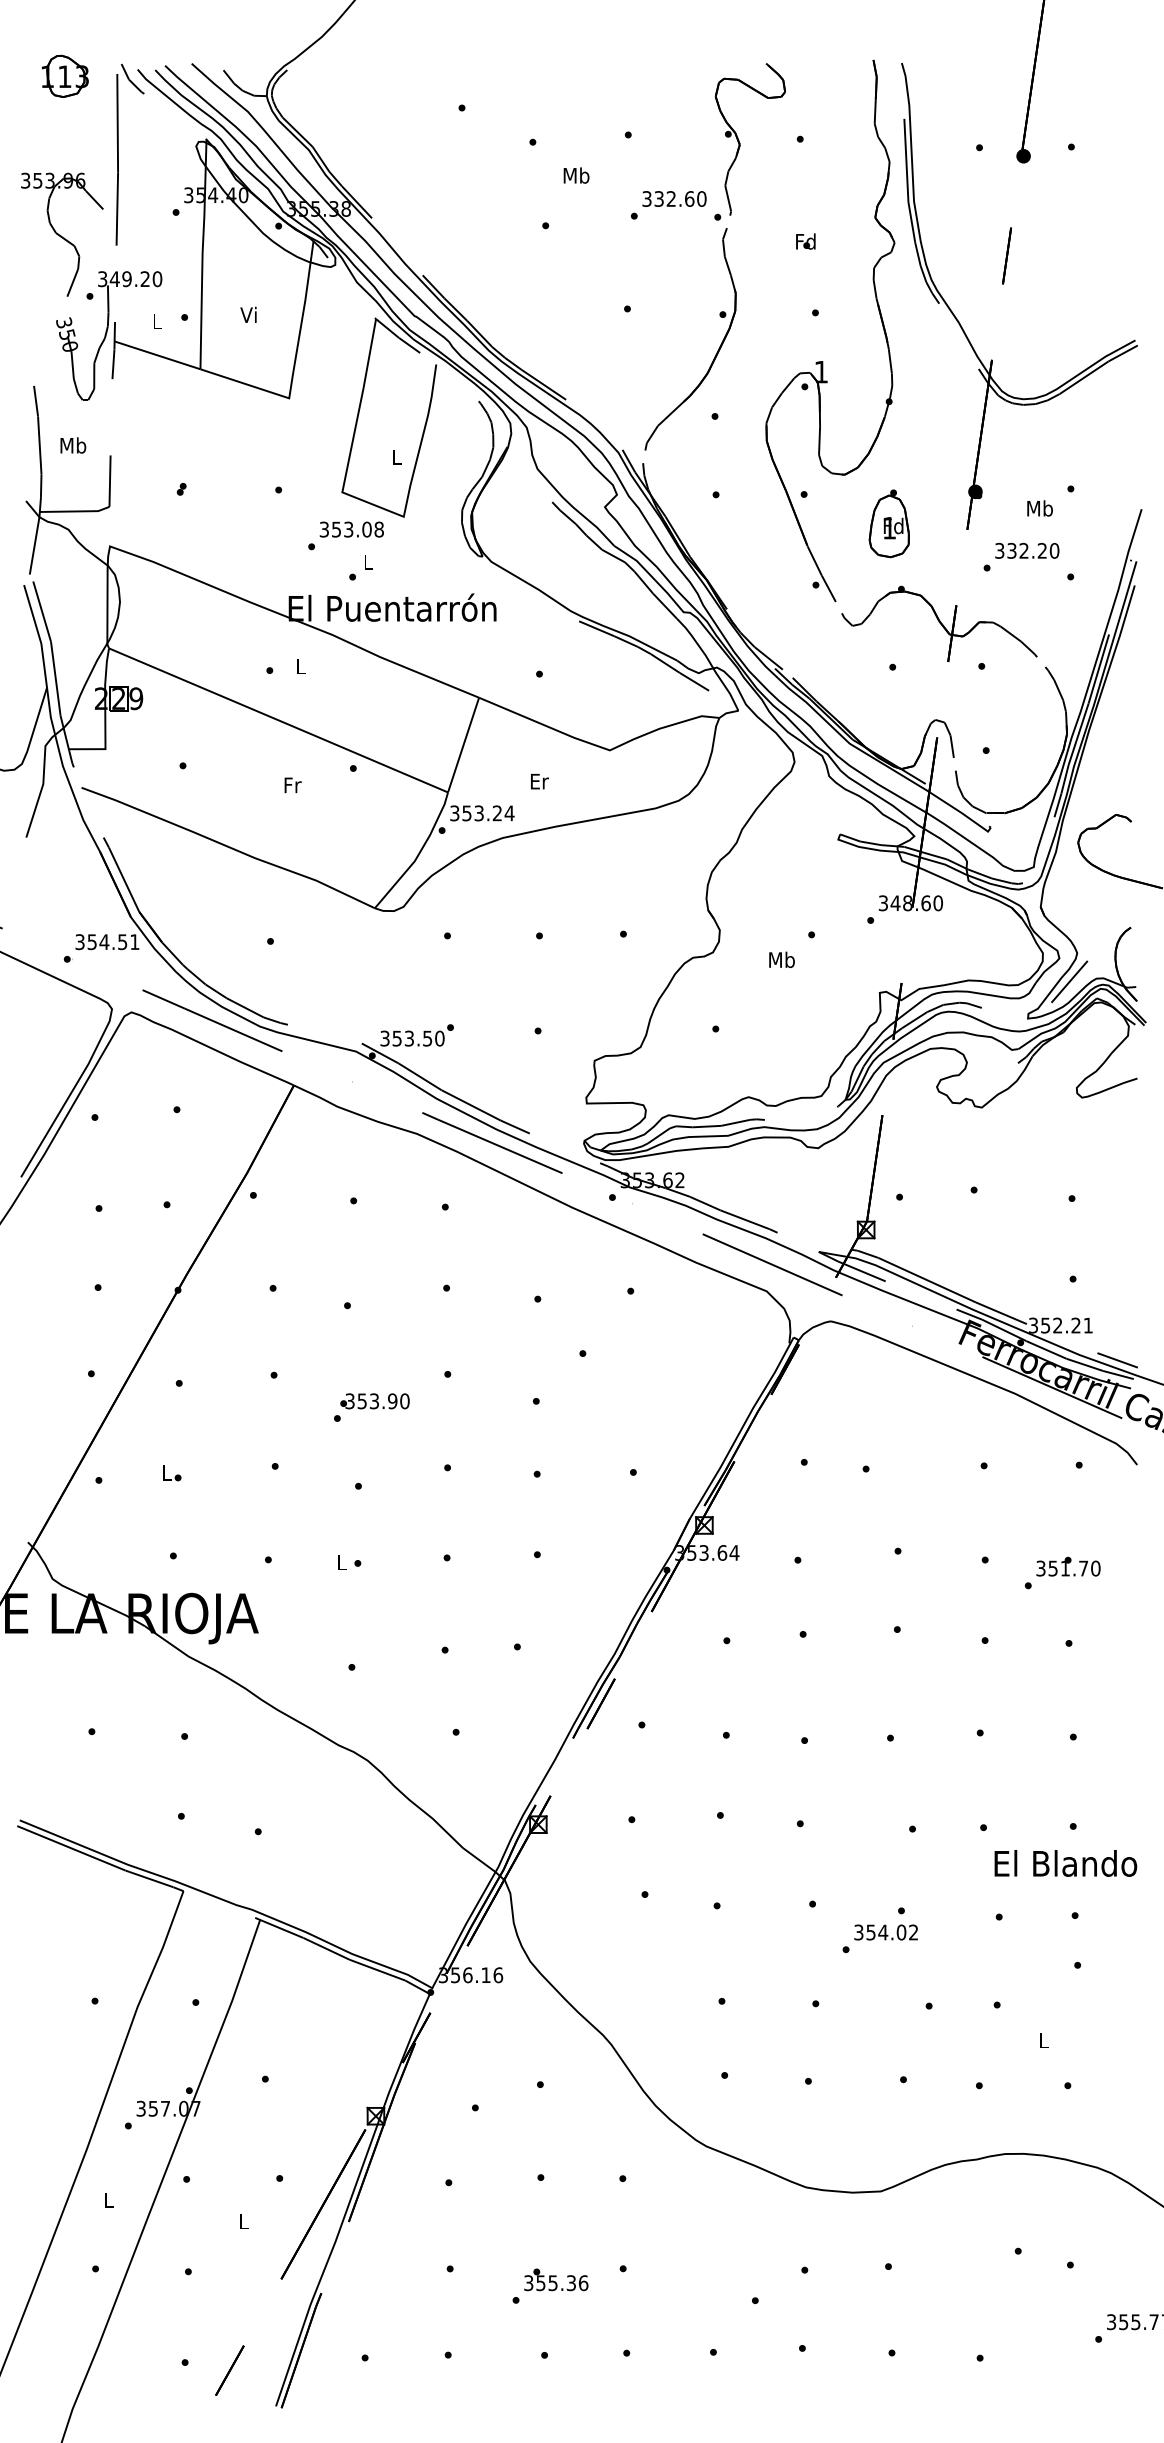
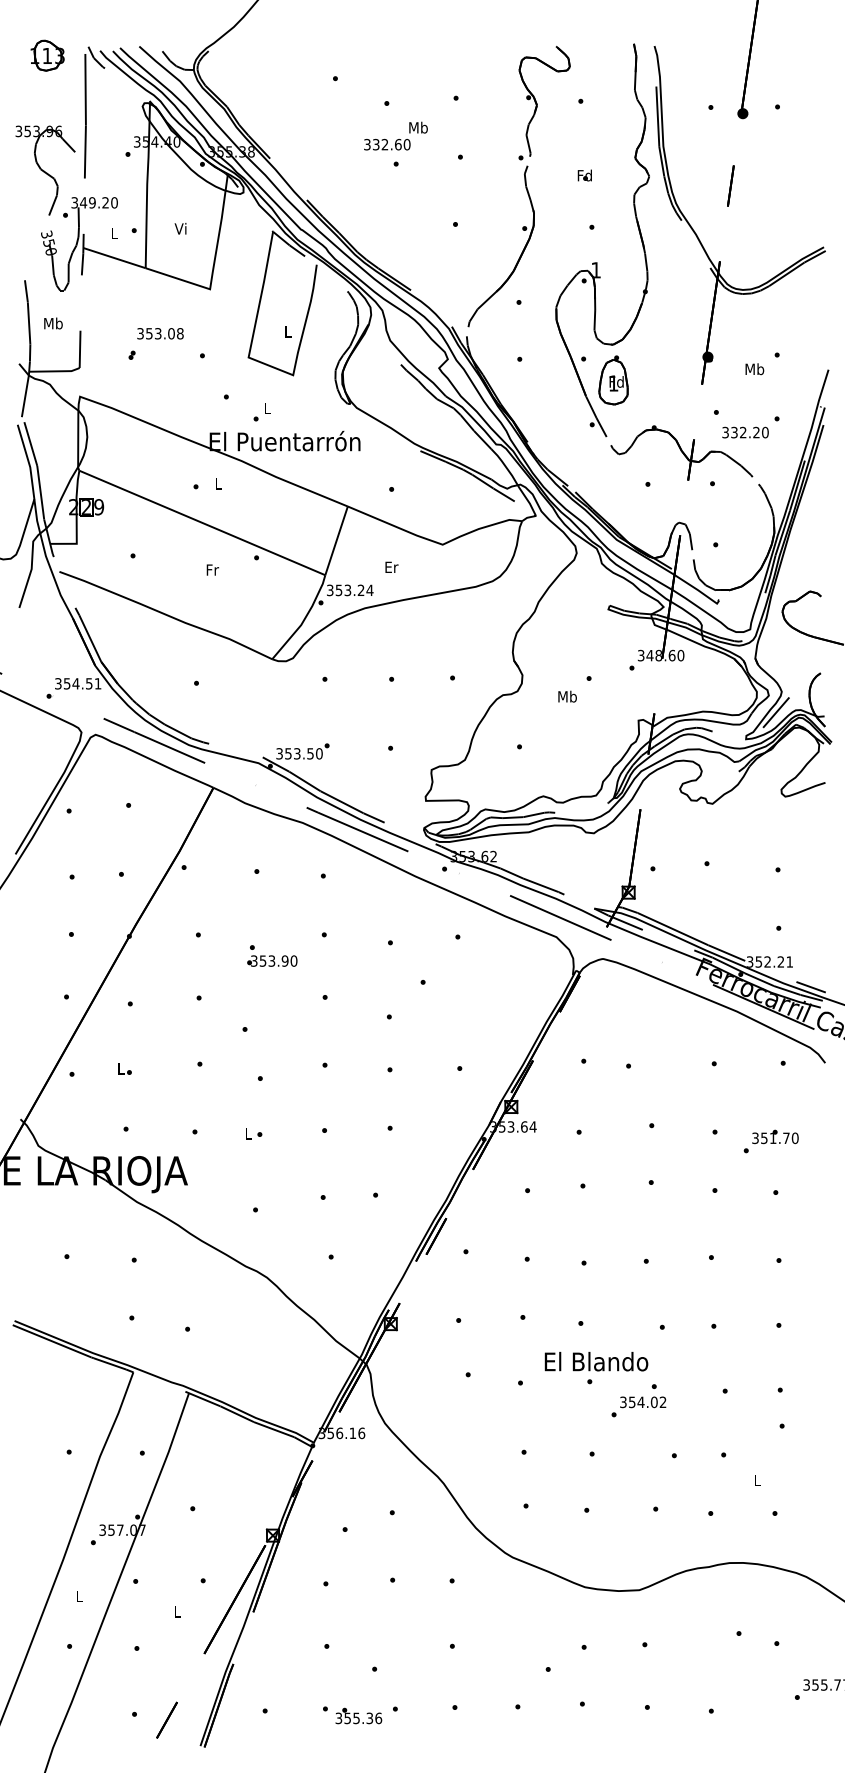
text: (674, 198) -> (387, 144), moved
part: (888, 523) -> (612, 380), moved
text: (351, 529) -> (160, 333), moved
text: (1027, 550) -> (745, 432), moved
text: (374, 1401) -> (271, 961), moved
text: (1065, 1863) -> (596, 1361), moved
text: (556, 2279) -> (359, 1715), moved

